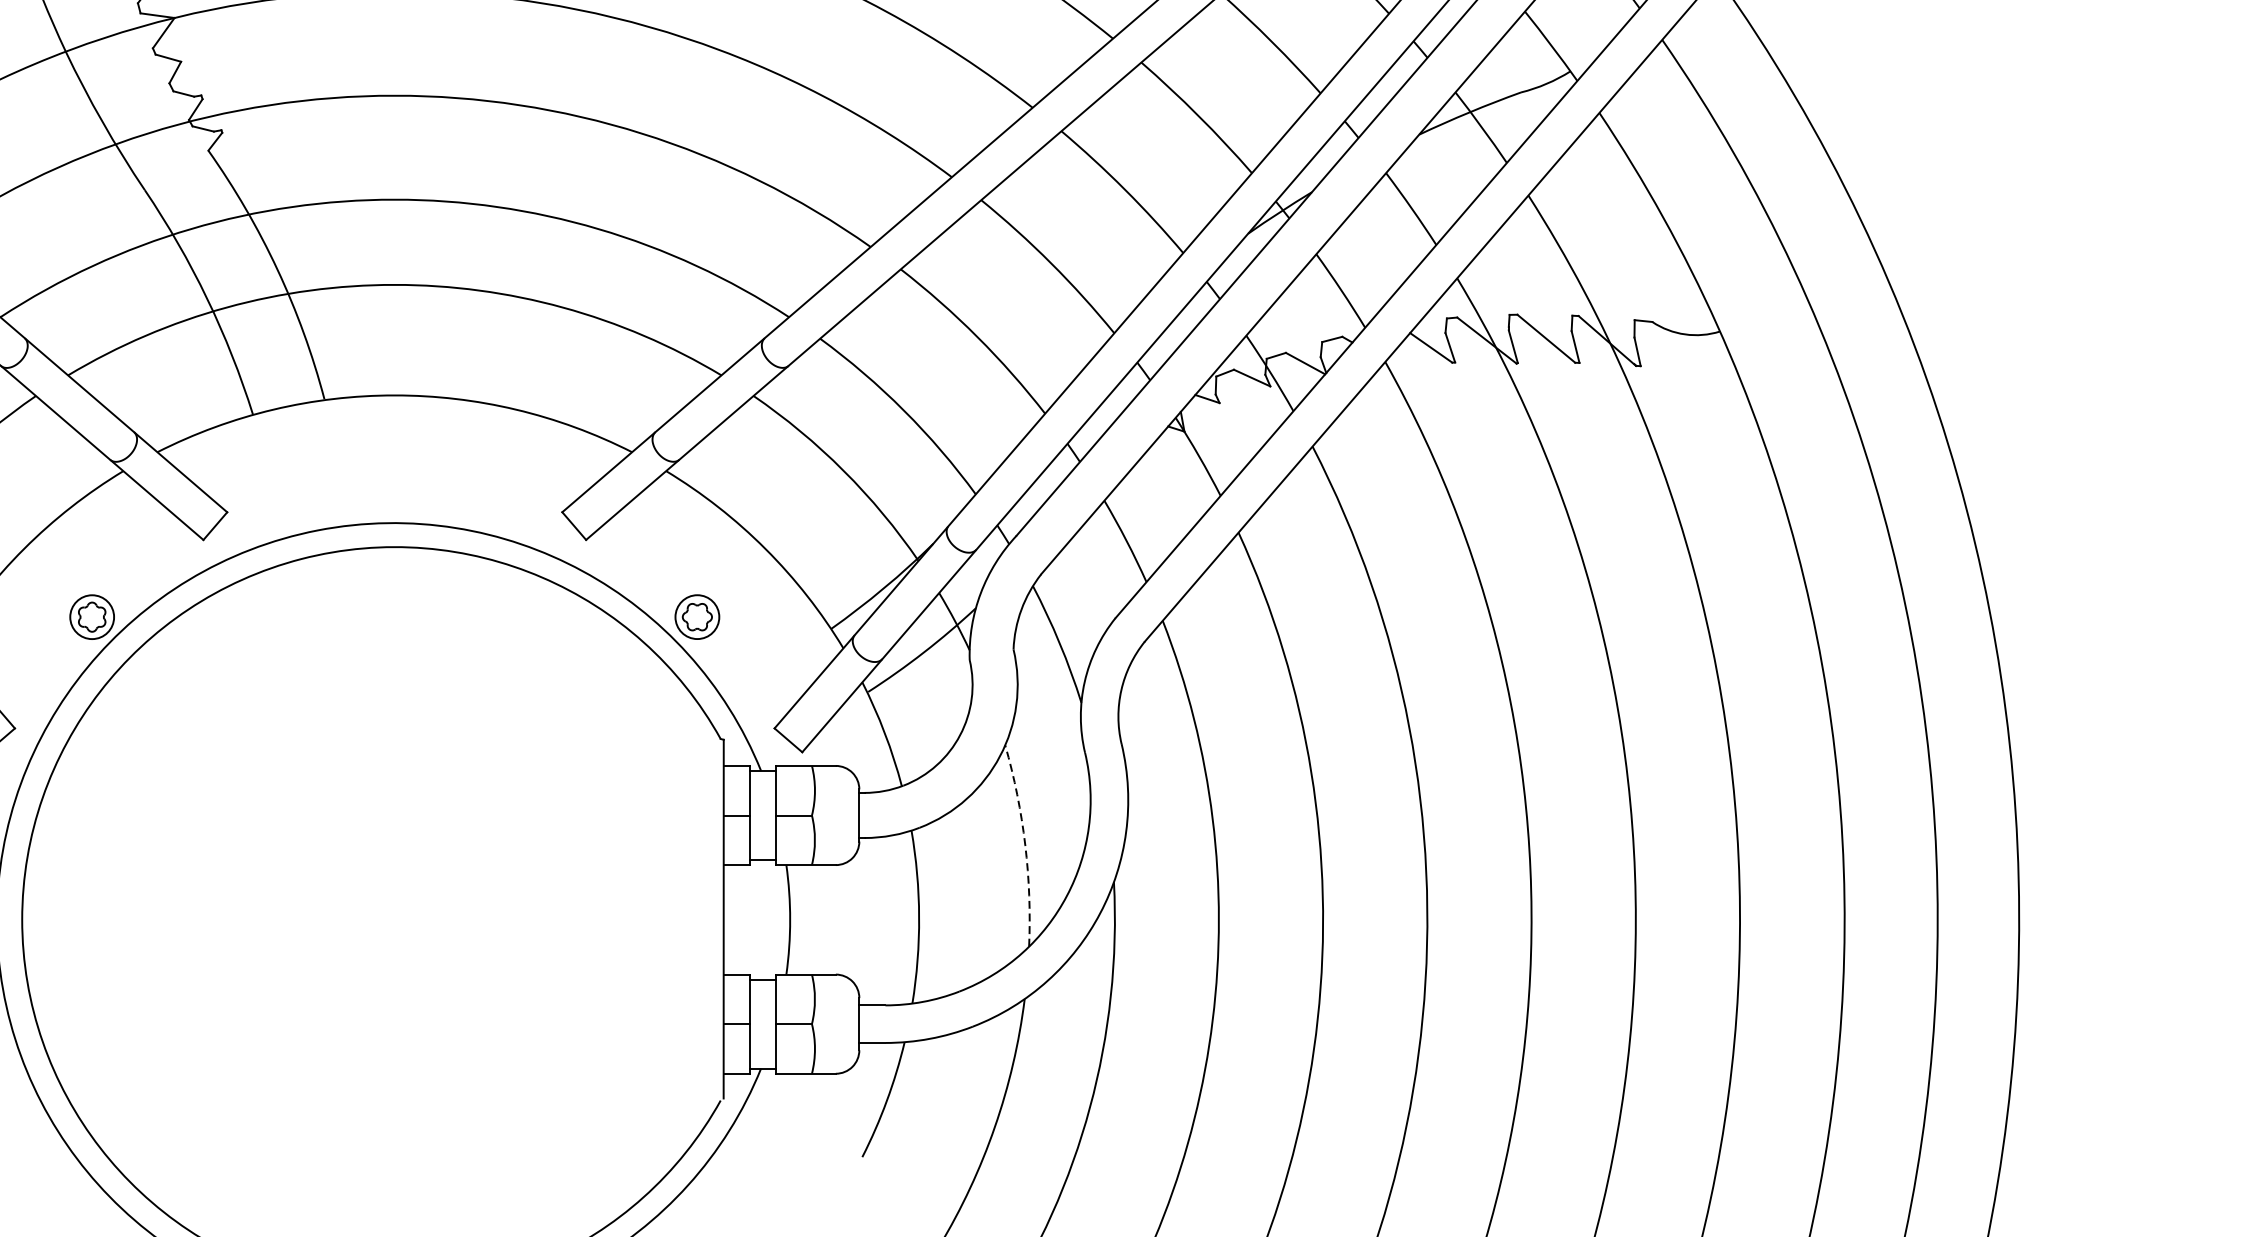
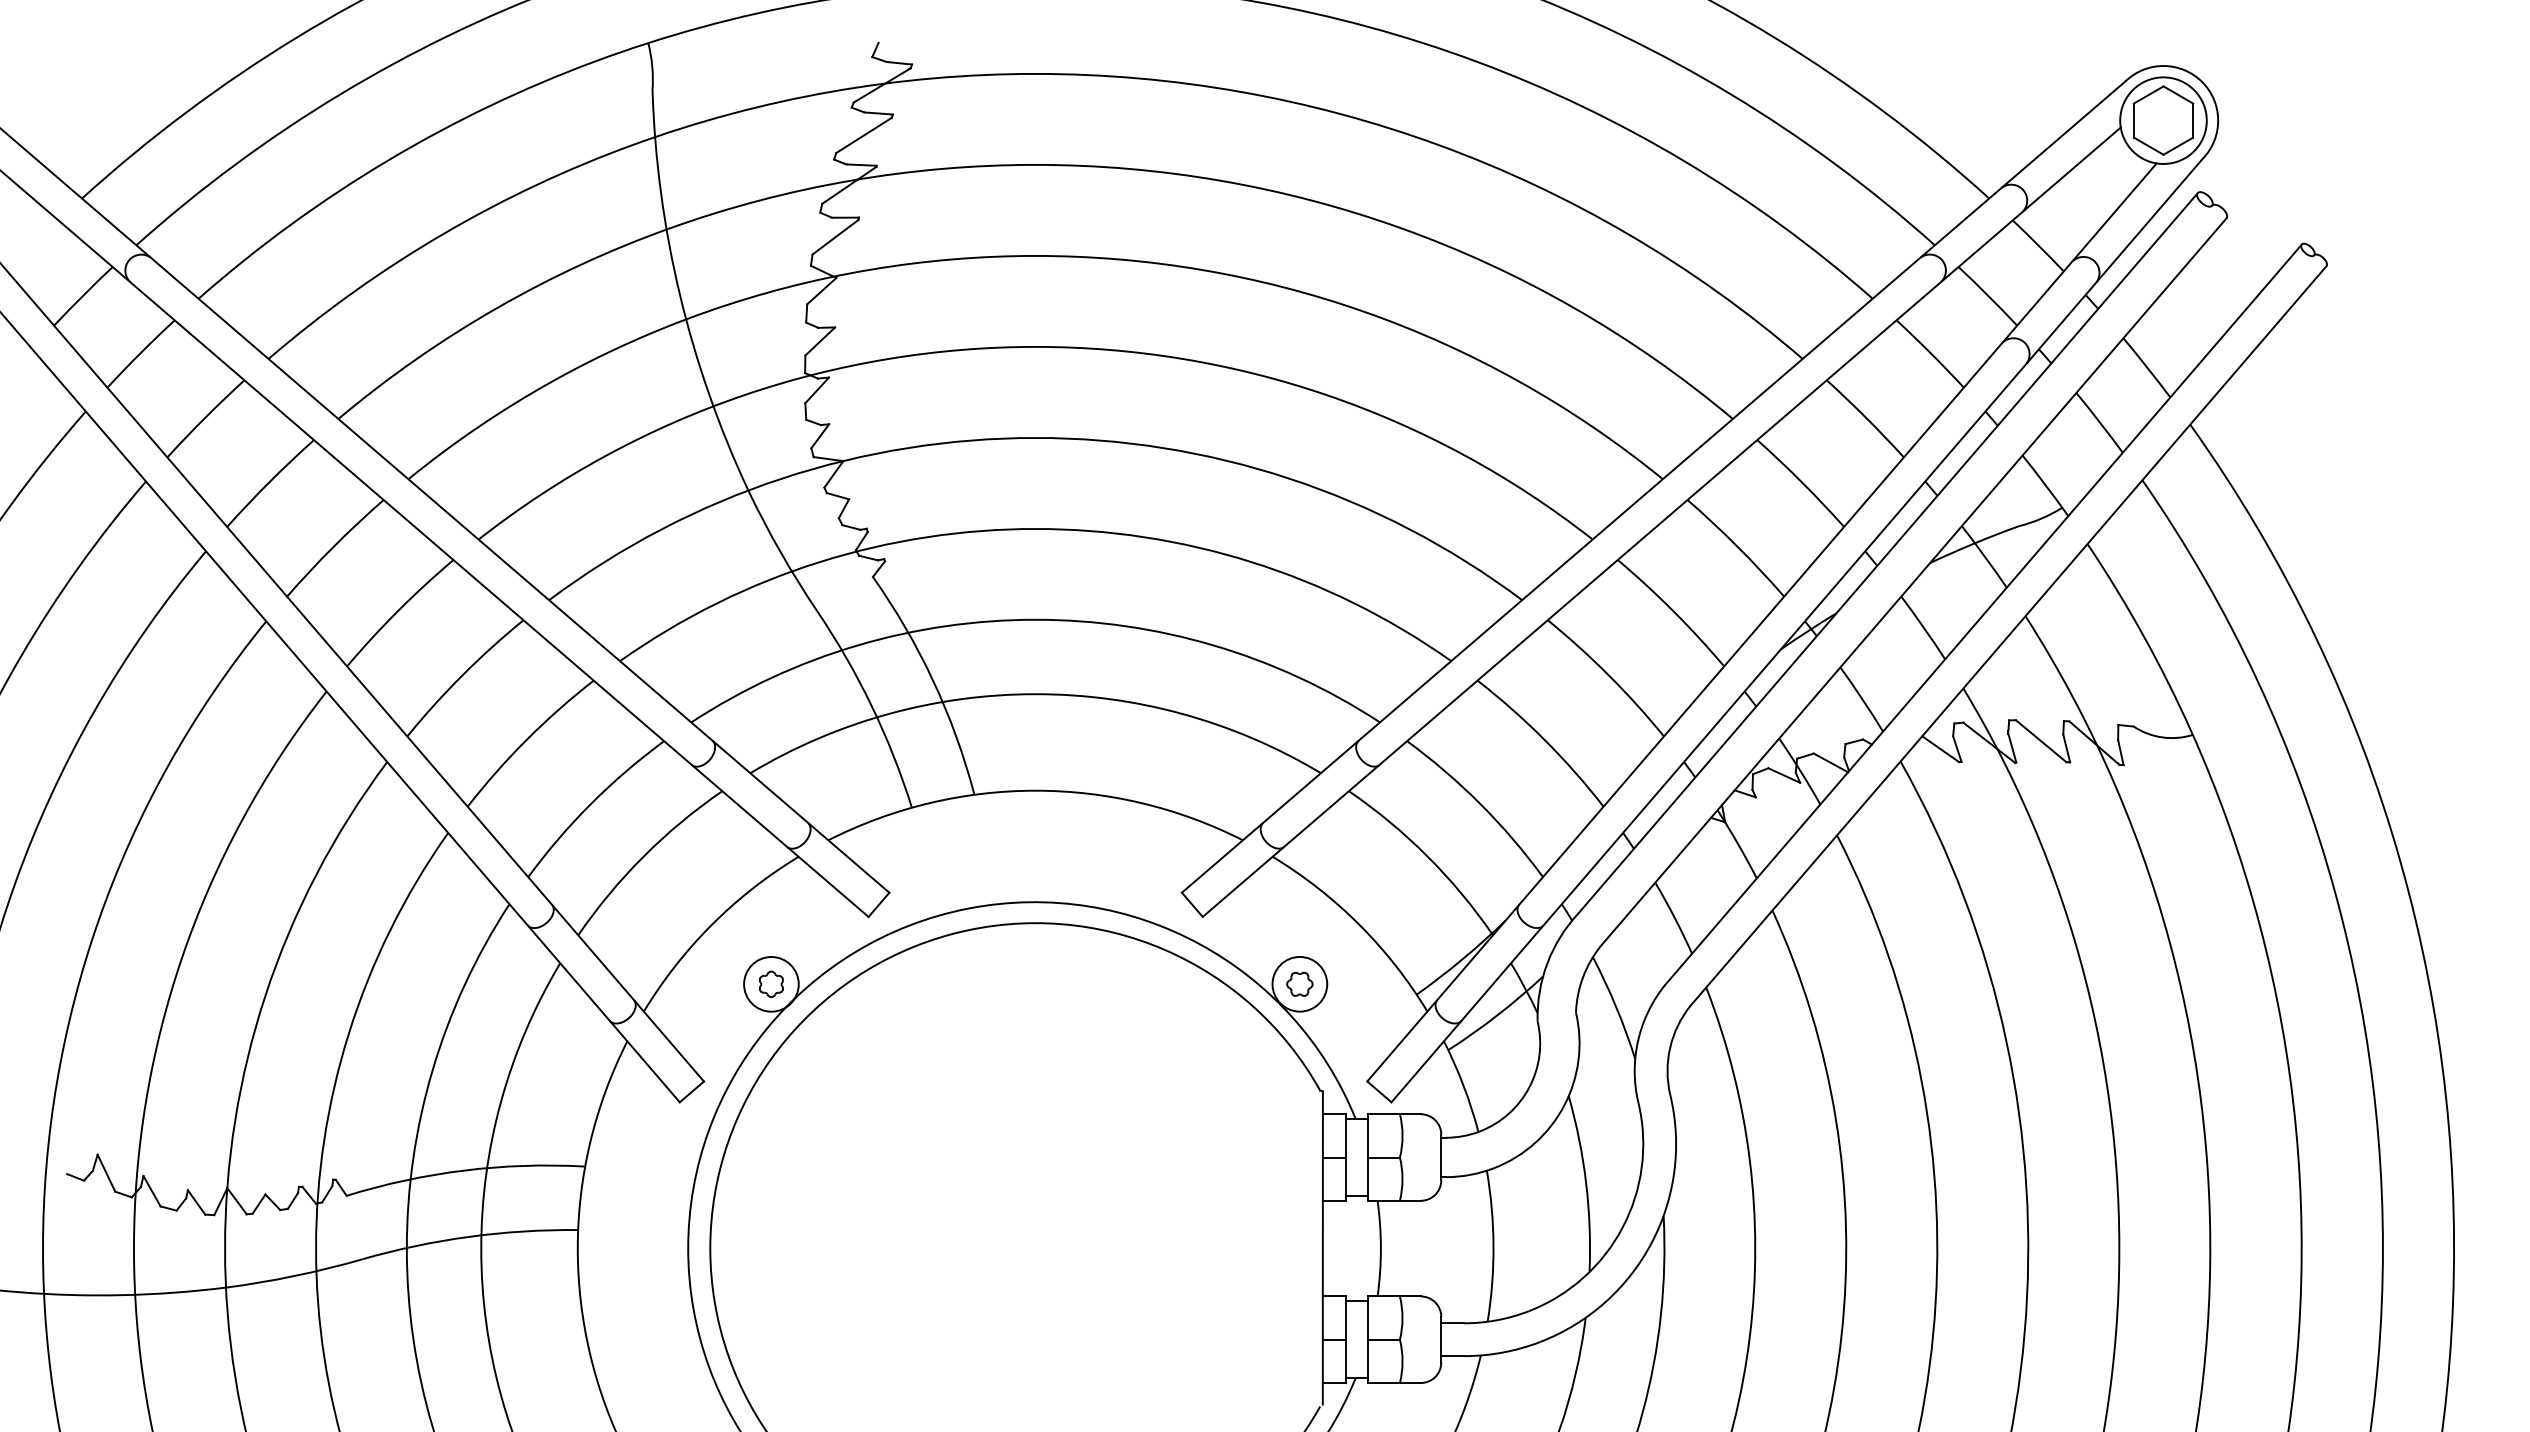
circle: (696, 616) -> (1299, 983), size x1.43
circle: (92, 617) -> (771, 984), size x1.43
arc: (1025, 845) -> (1586, 1183), dashed -> solid

